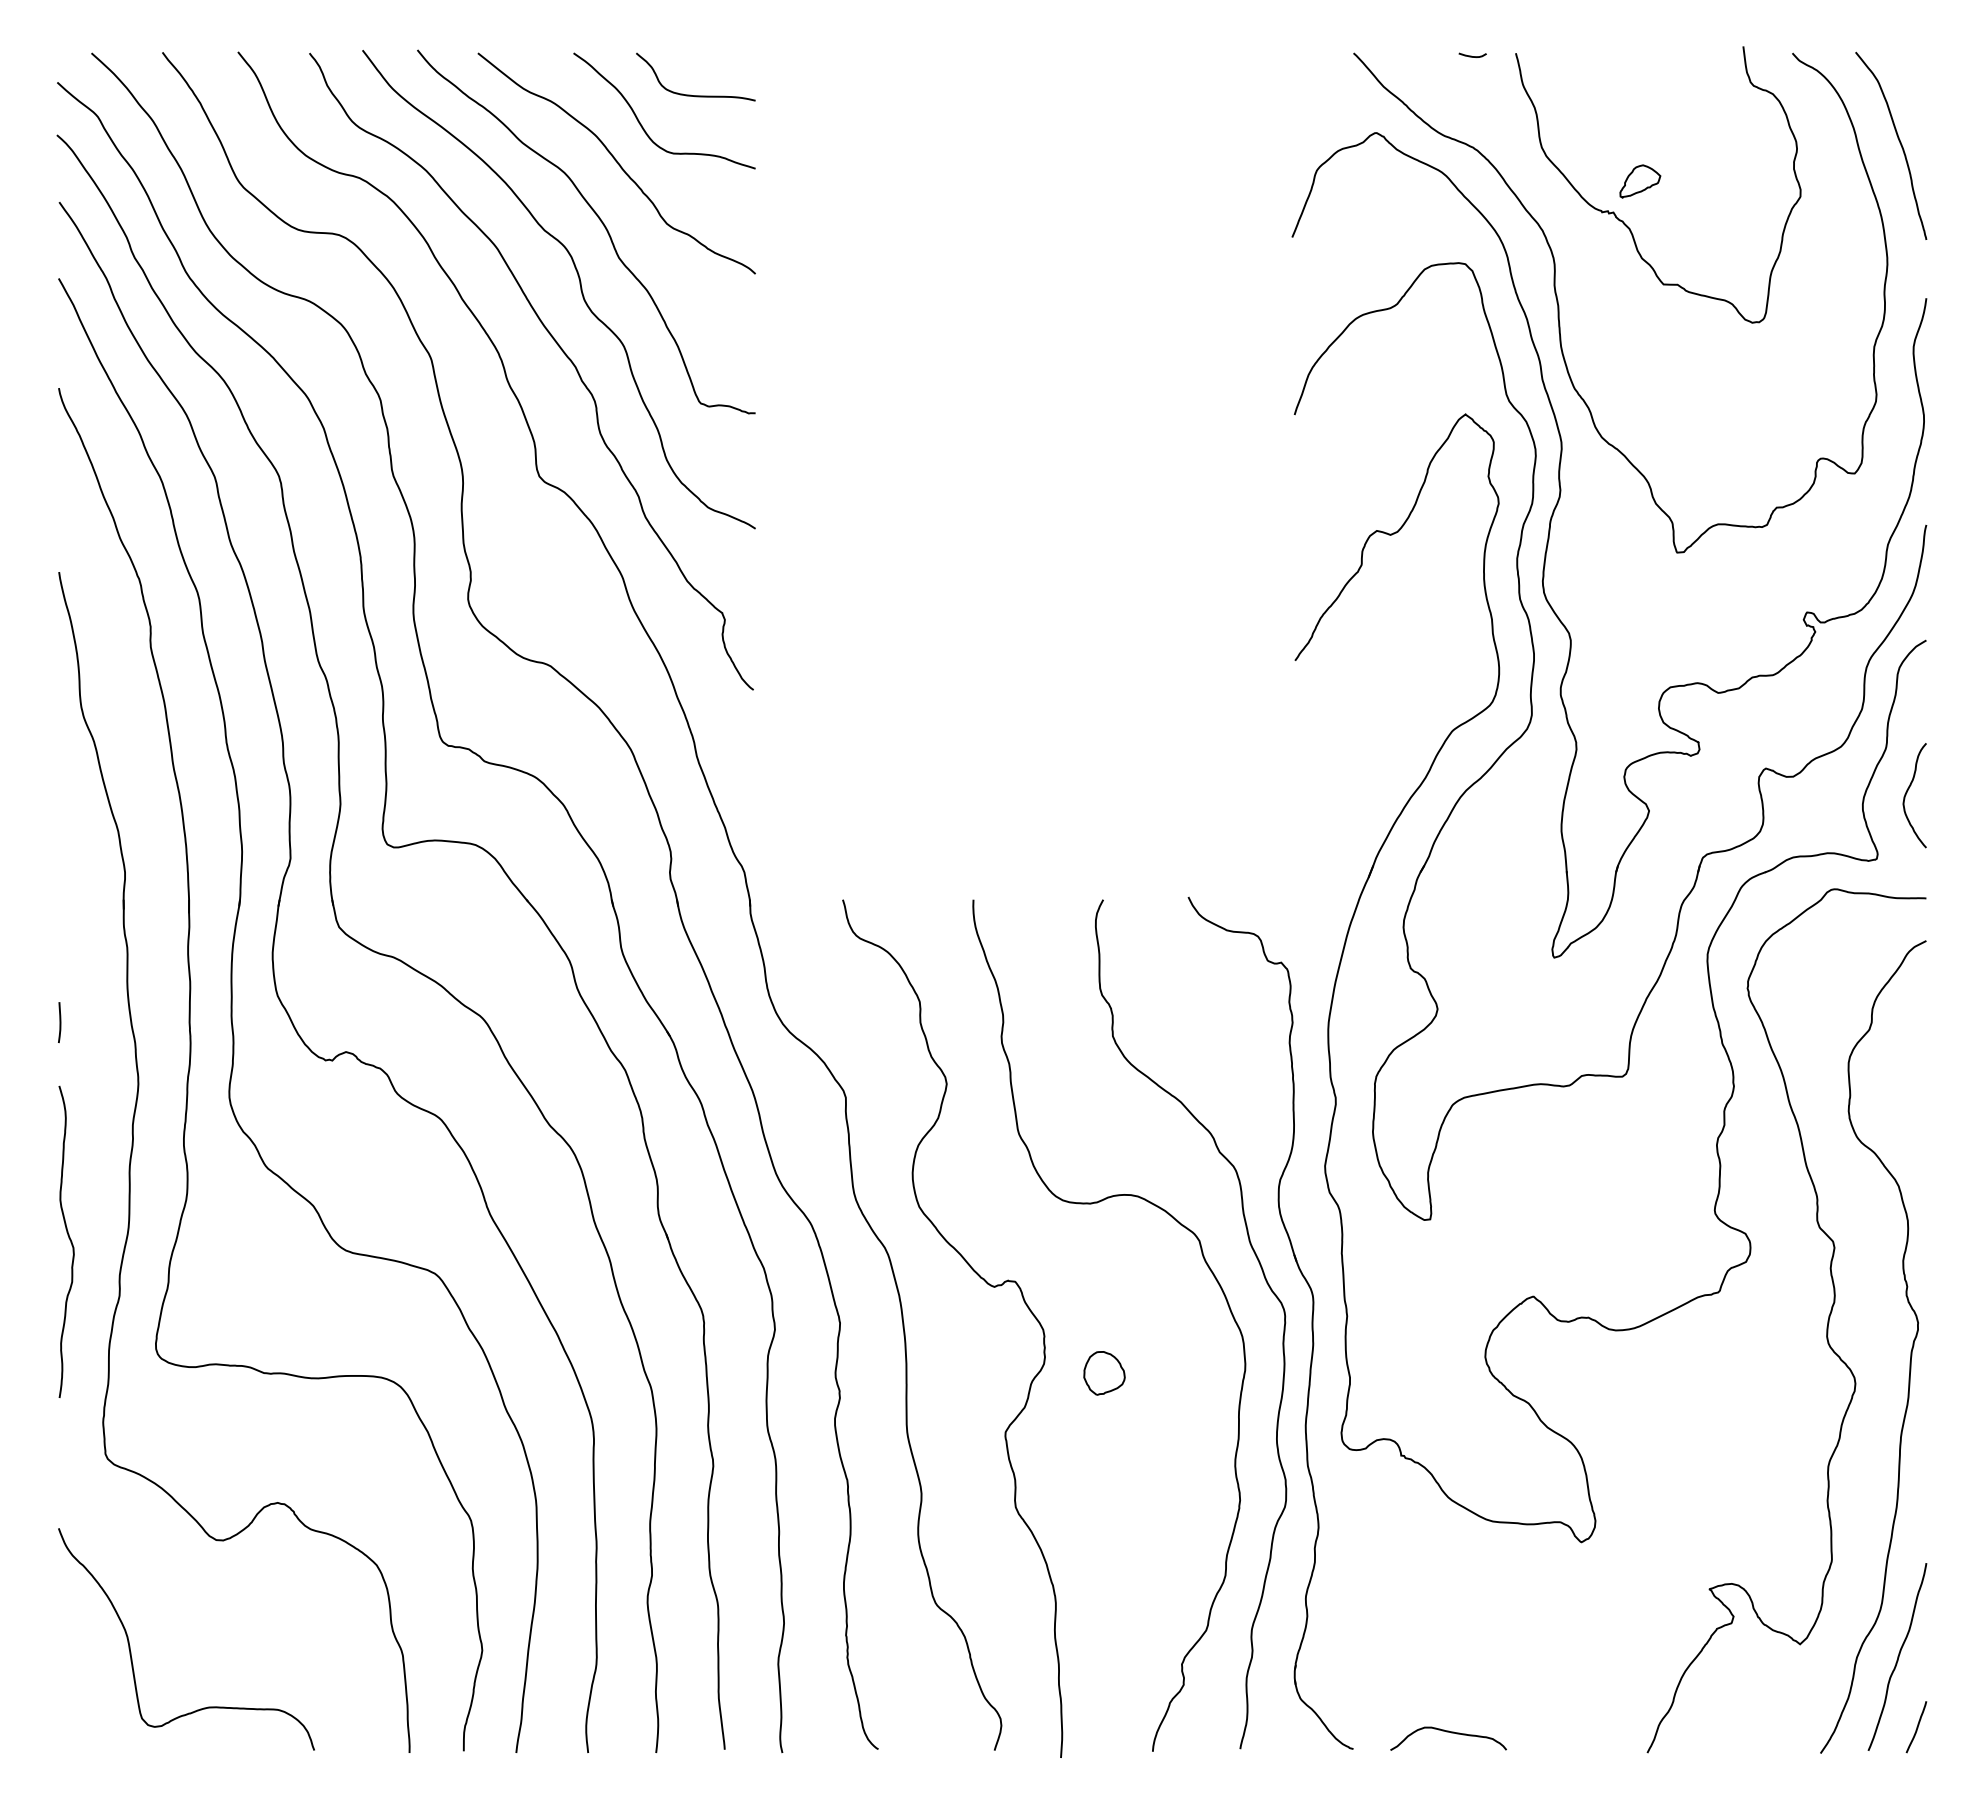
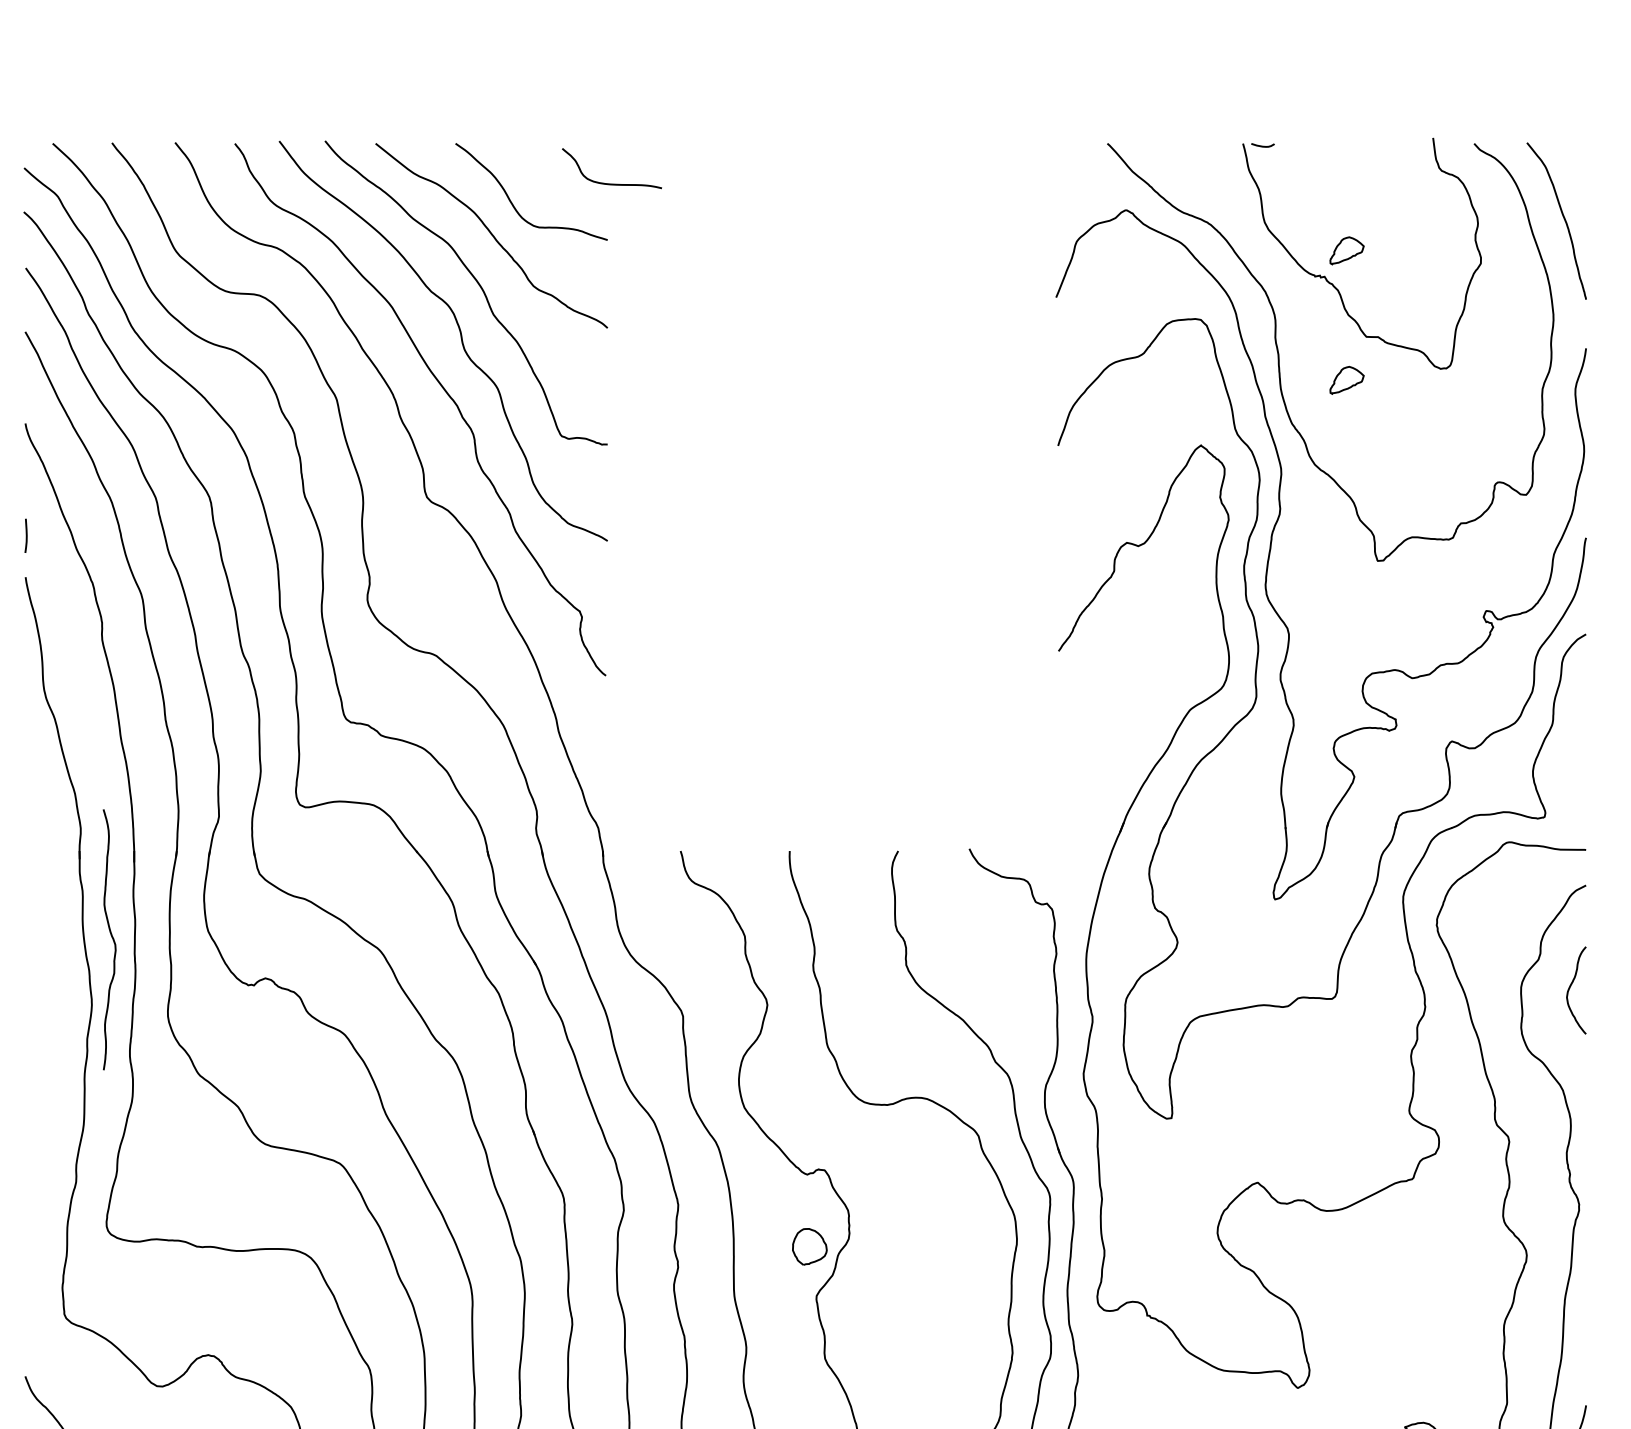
curve: (1471, 55) -> (1261, 145), moved
curve: (690, 94) -> (607, 183), moved
part: (1640, 336) -> (1347, 380), added
curve: (1907, 792) -> (1570, 987), moved
line: (59, 1022) -> (25, 535), moved
curve: (69, 1240) -> (112, 938), moved
part: (1104, 1373) -> (809, 1246), moved

